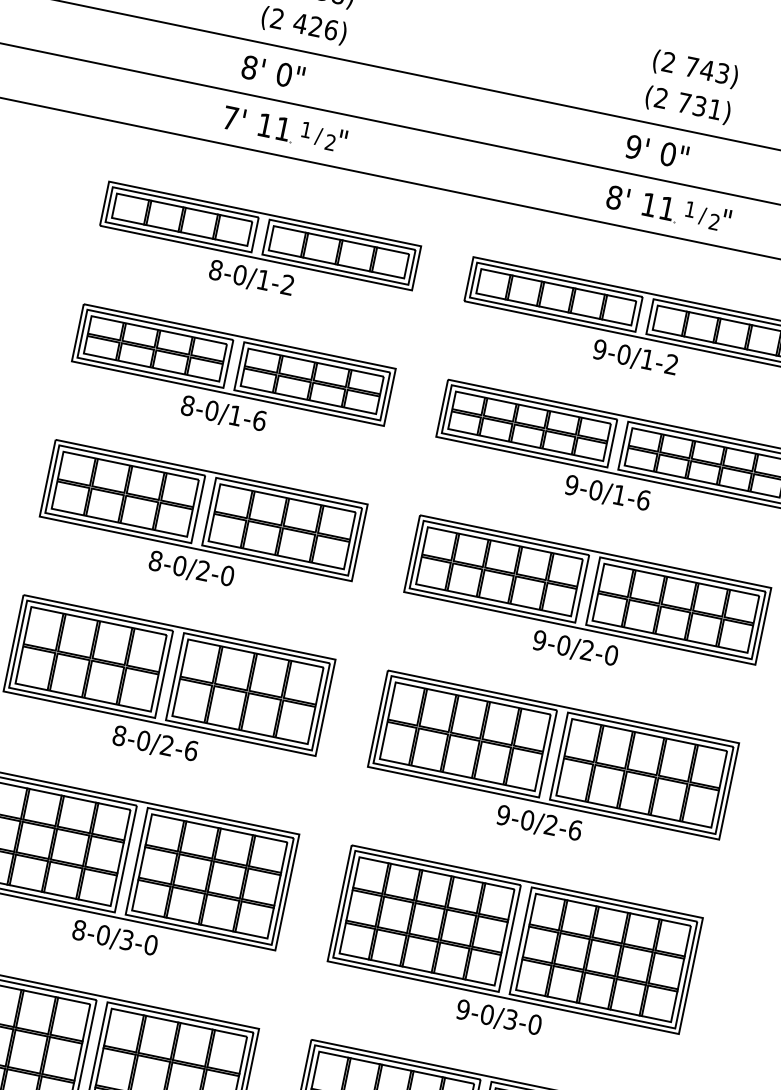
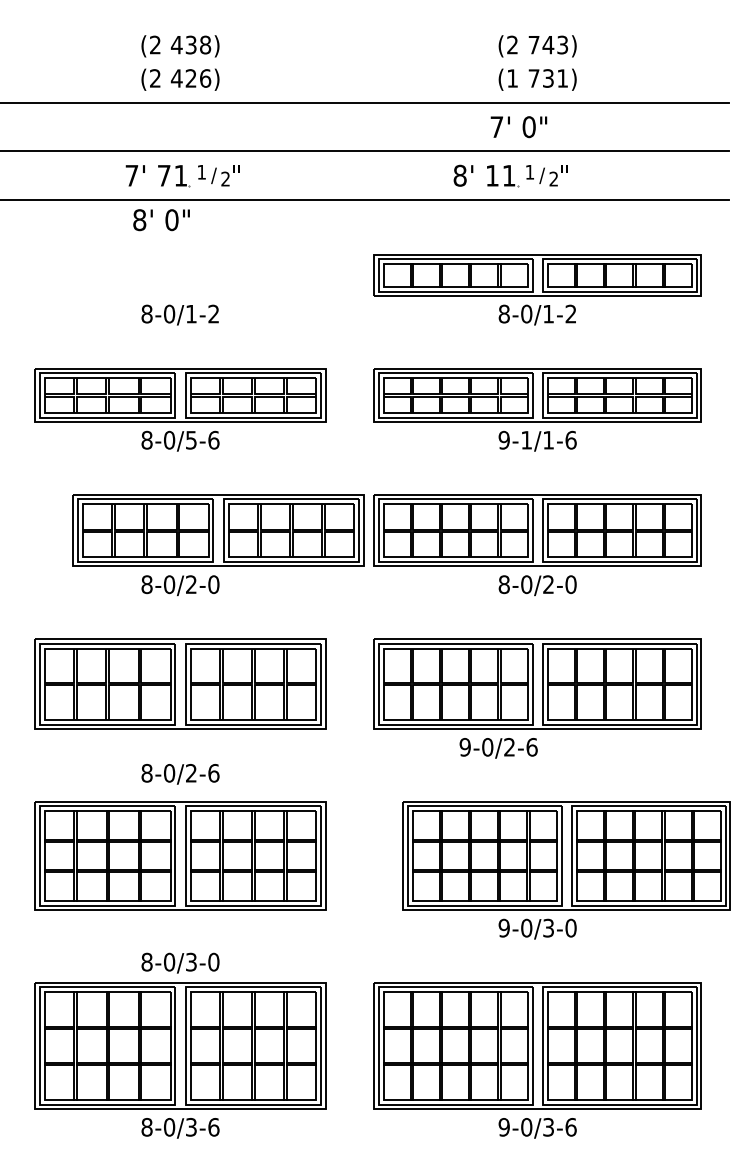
text: (273, 72) -> (161, 220), moved
text: (661, 98) -> (512, 78), (2 -> (1
text: (265, 125) -> (164, 175), 11 -> 71
text: (633, 147) -> (496, 127), 9' -> 7'
part: (668, 208) -> (510, 175), moved
part: (260, 236) -> (180, 275), removed
text: (599, 348) -> (503, 313), 9-0/1-2 -> 8-0/1-2
text: (235, 415) -> (191, 440), 8-0/1-6 -> 8-0/5-6
text: (595, 489) -> (526, 439), 9-0/1-6 -> 9-1/1-6
part: (203, 510) -> (218, 530), moved
text: (538, 640) -> (503, 584), 9-0/2-0 -> 8-0/2-0
text: (155, 744) -> (180, 774), moved
text: (538, 824) -> (498, 748), moved
text: (115, 938) -> (180, 962), moved
part: (515, 939) -> (566, 855), moved

